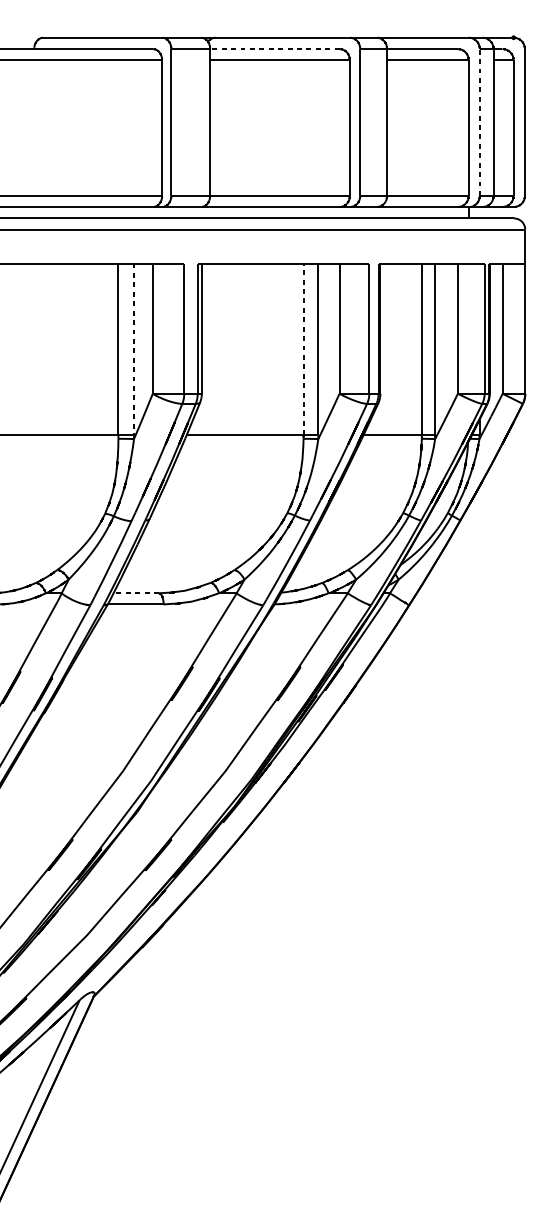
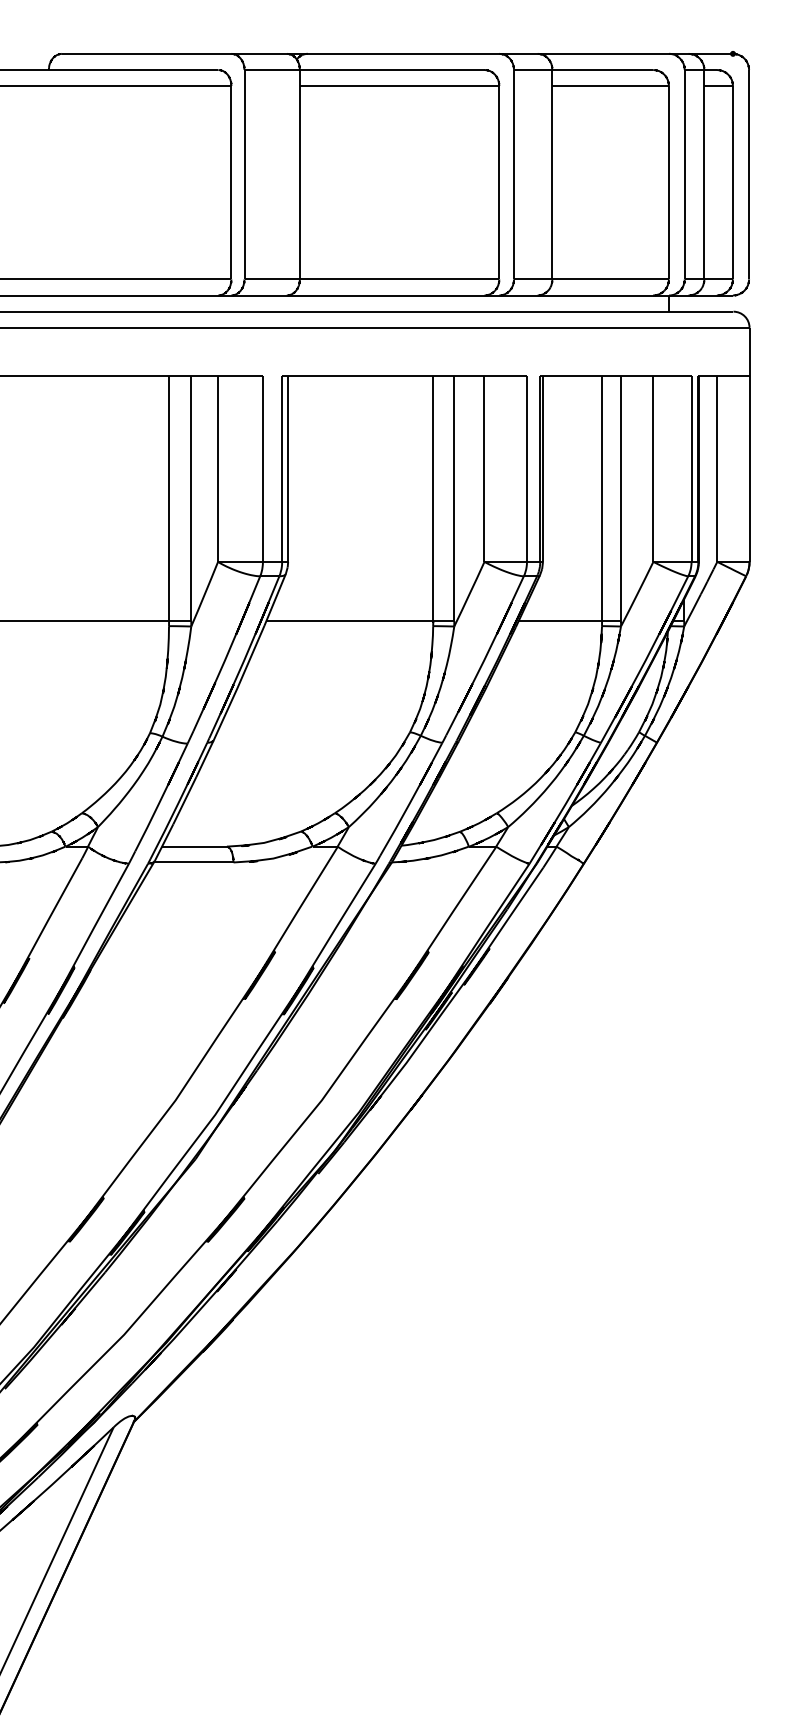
line: (274, 48) -> (391, 69), dashed -> solid
line: (479, 122) -> (684, 174), dashed -> solid
line: (303, 349) -> (433, 498), dashed -> solid
line: (134, 350) -> (191, 499), dashed -> solid
line: (136, 593) -> (194, 846), dashed -> solid

